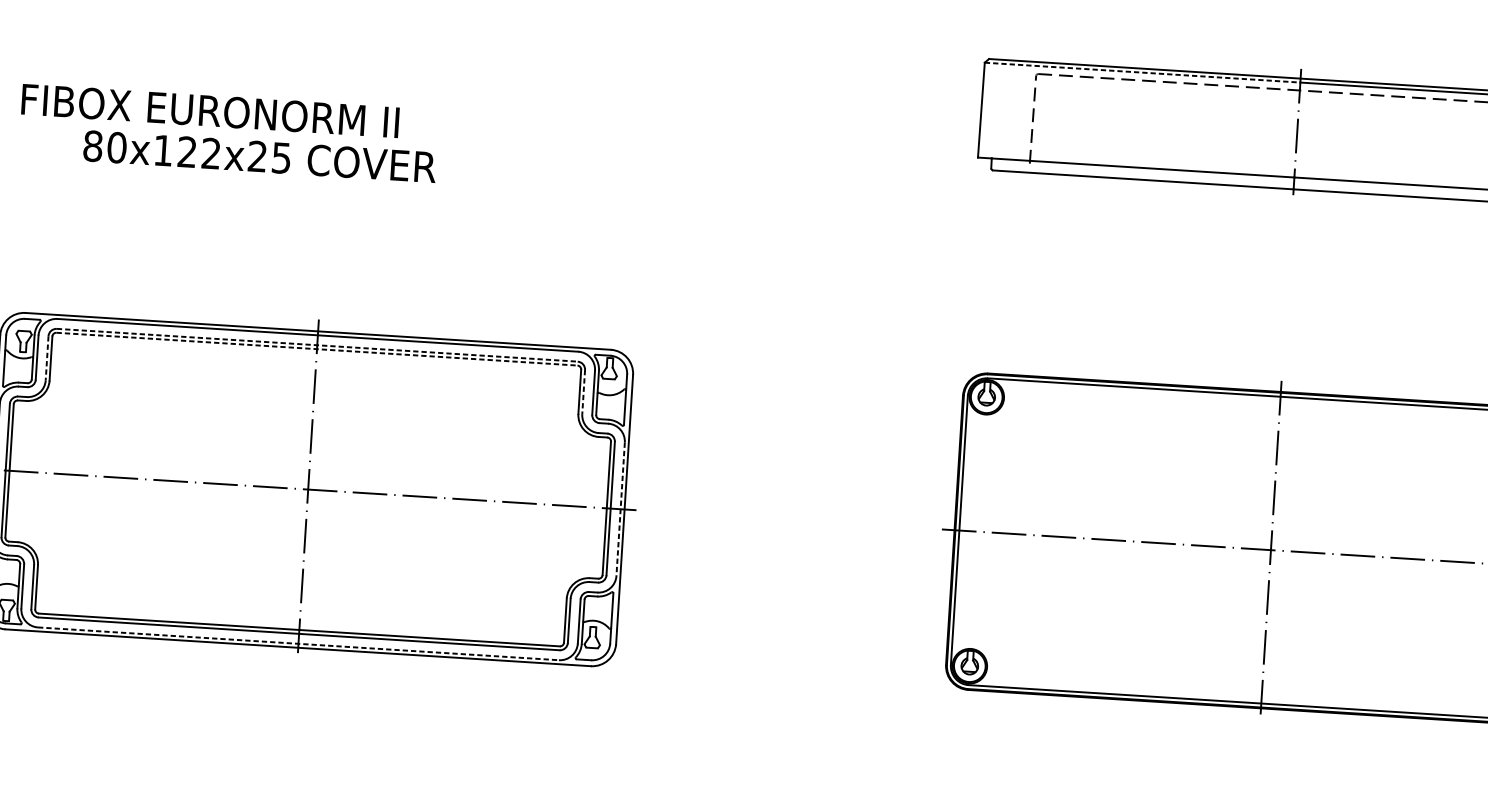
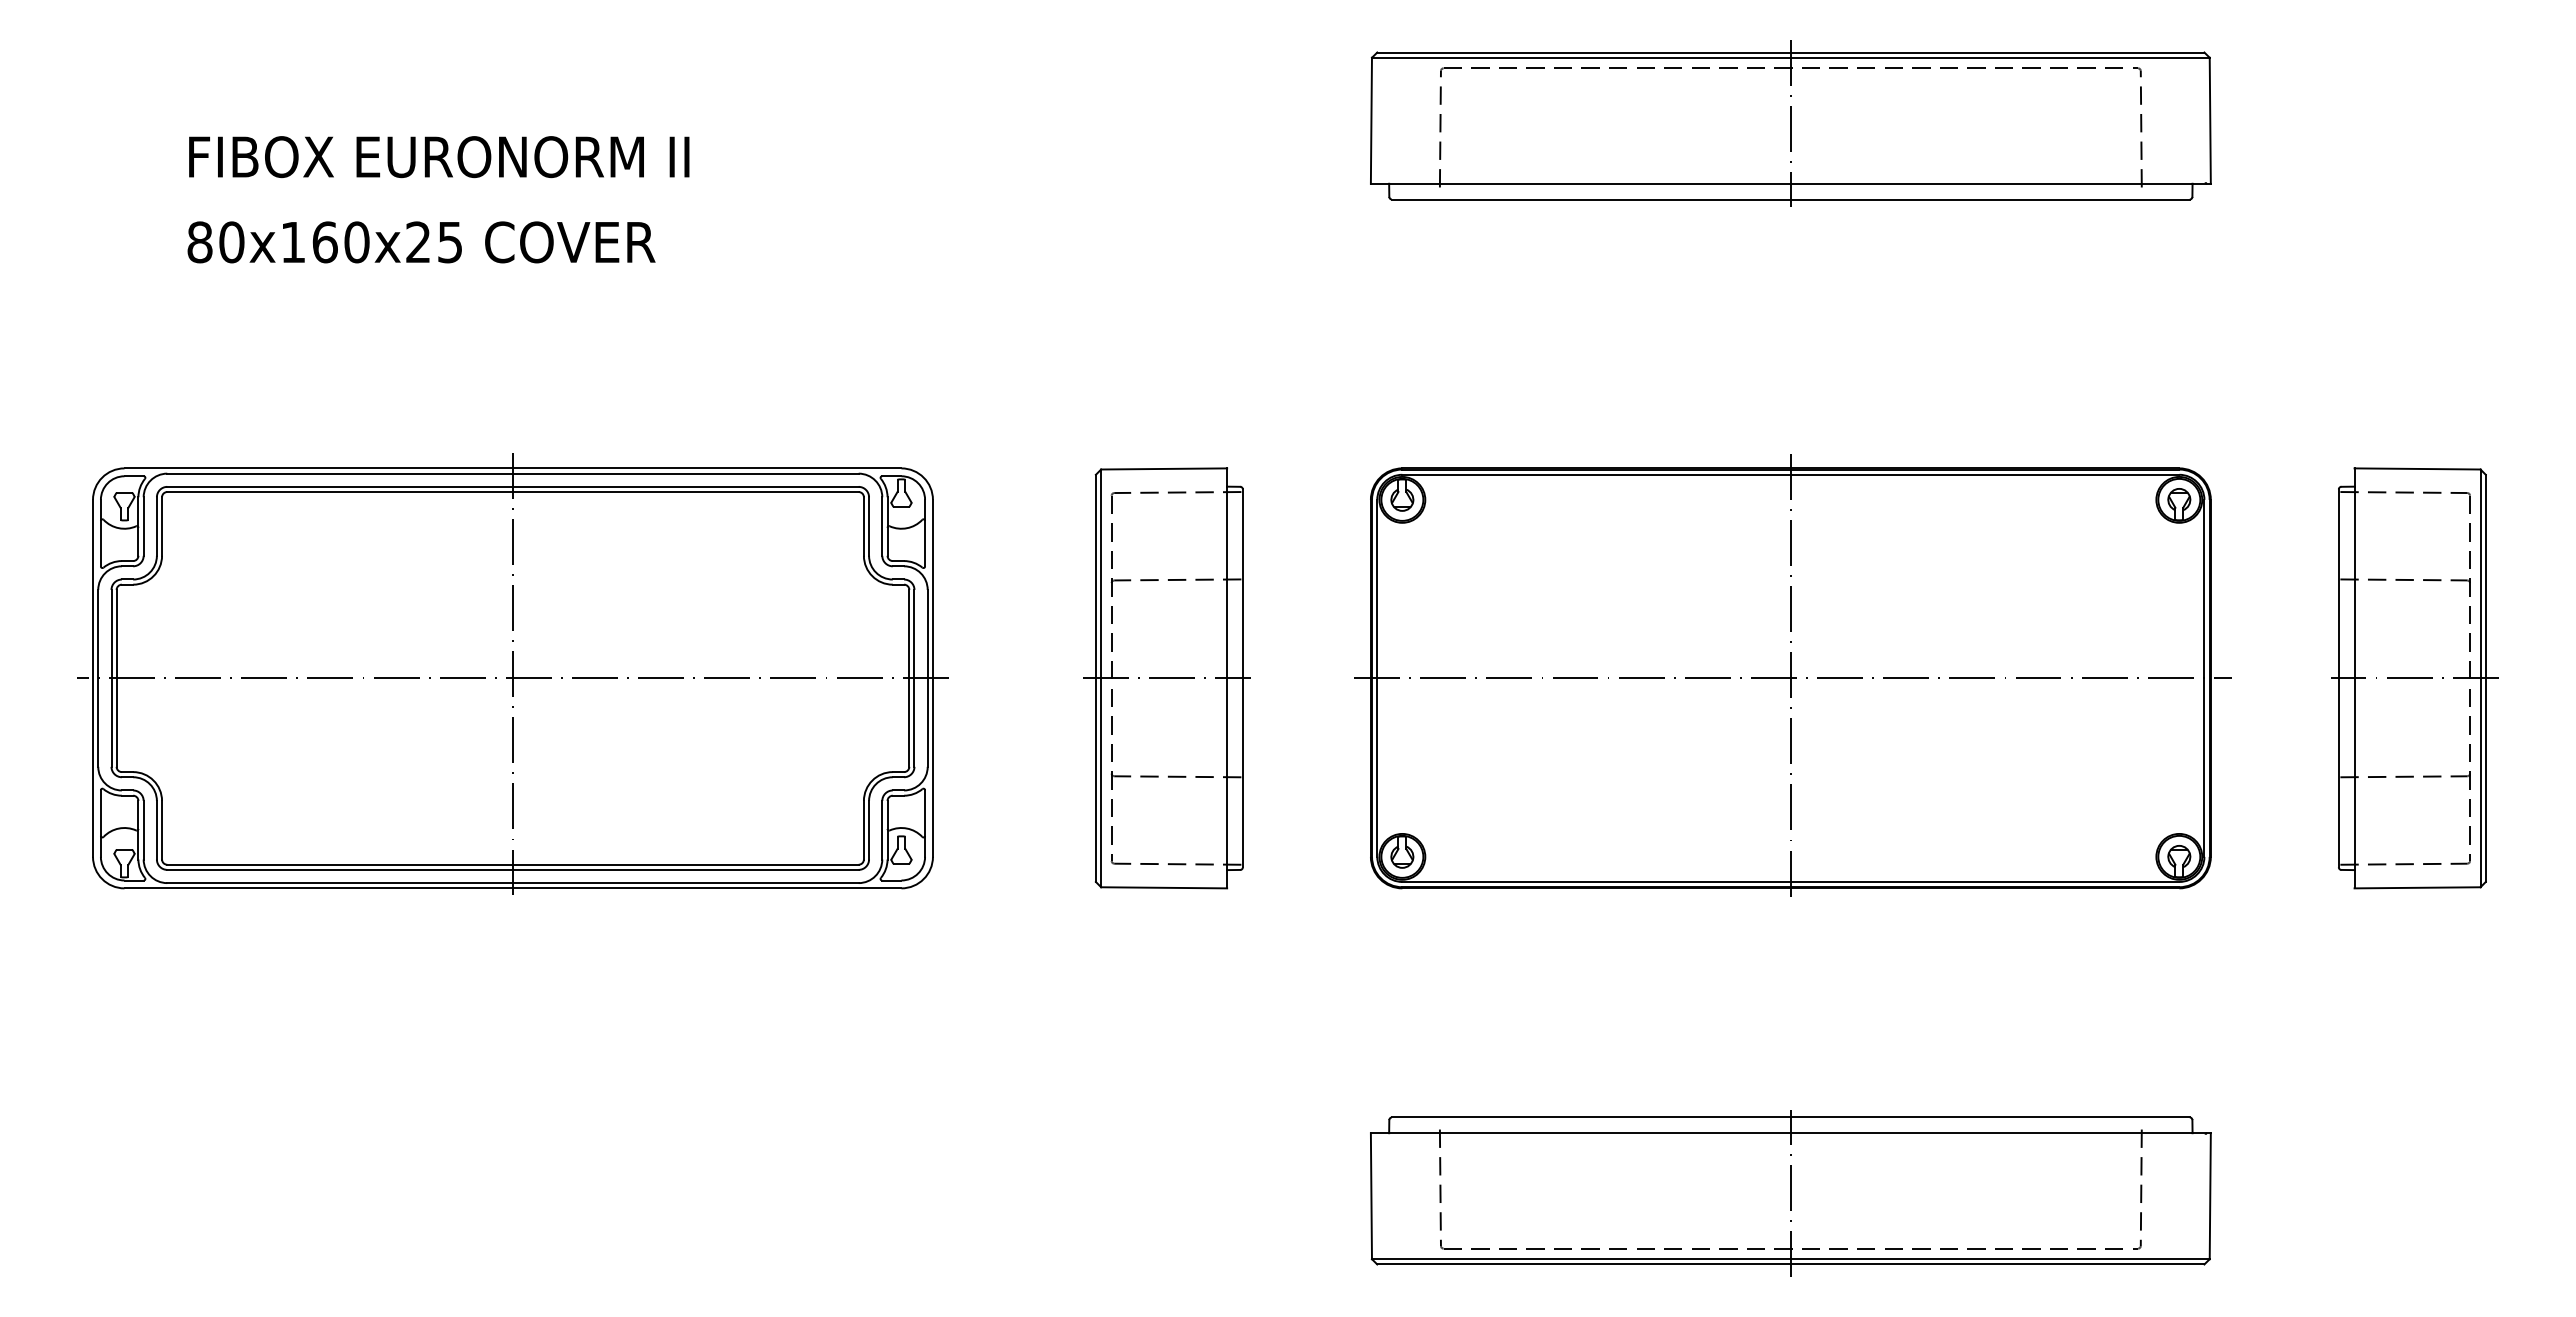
line: (1142, 72) -> (1581, 57), dashed -> solid
text: (210, 111) -> (439, 157), moved
text: (198, 153) -> (340, 242), 80x122x25 -> 80x160x25
line: (316, 344) -> (512, 486), dashed -> solid
line: (316, 349) -> (512, 492), dashed -> solid
line: (46, 359) -> (156, 527), dashed -> solid
line: (583, 392) -> (869, 527), dashed -> solid
line: (620, 509) -> (927, 678), dashed -> solid
part: (800, 520) -> (1166, 678), added
line: (298, 644) -> (512, 883), dashed -> solid

